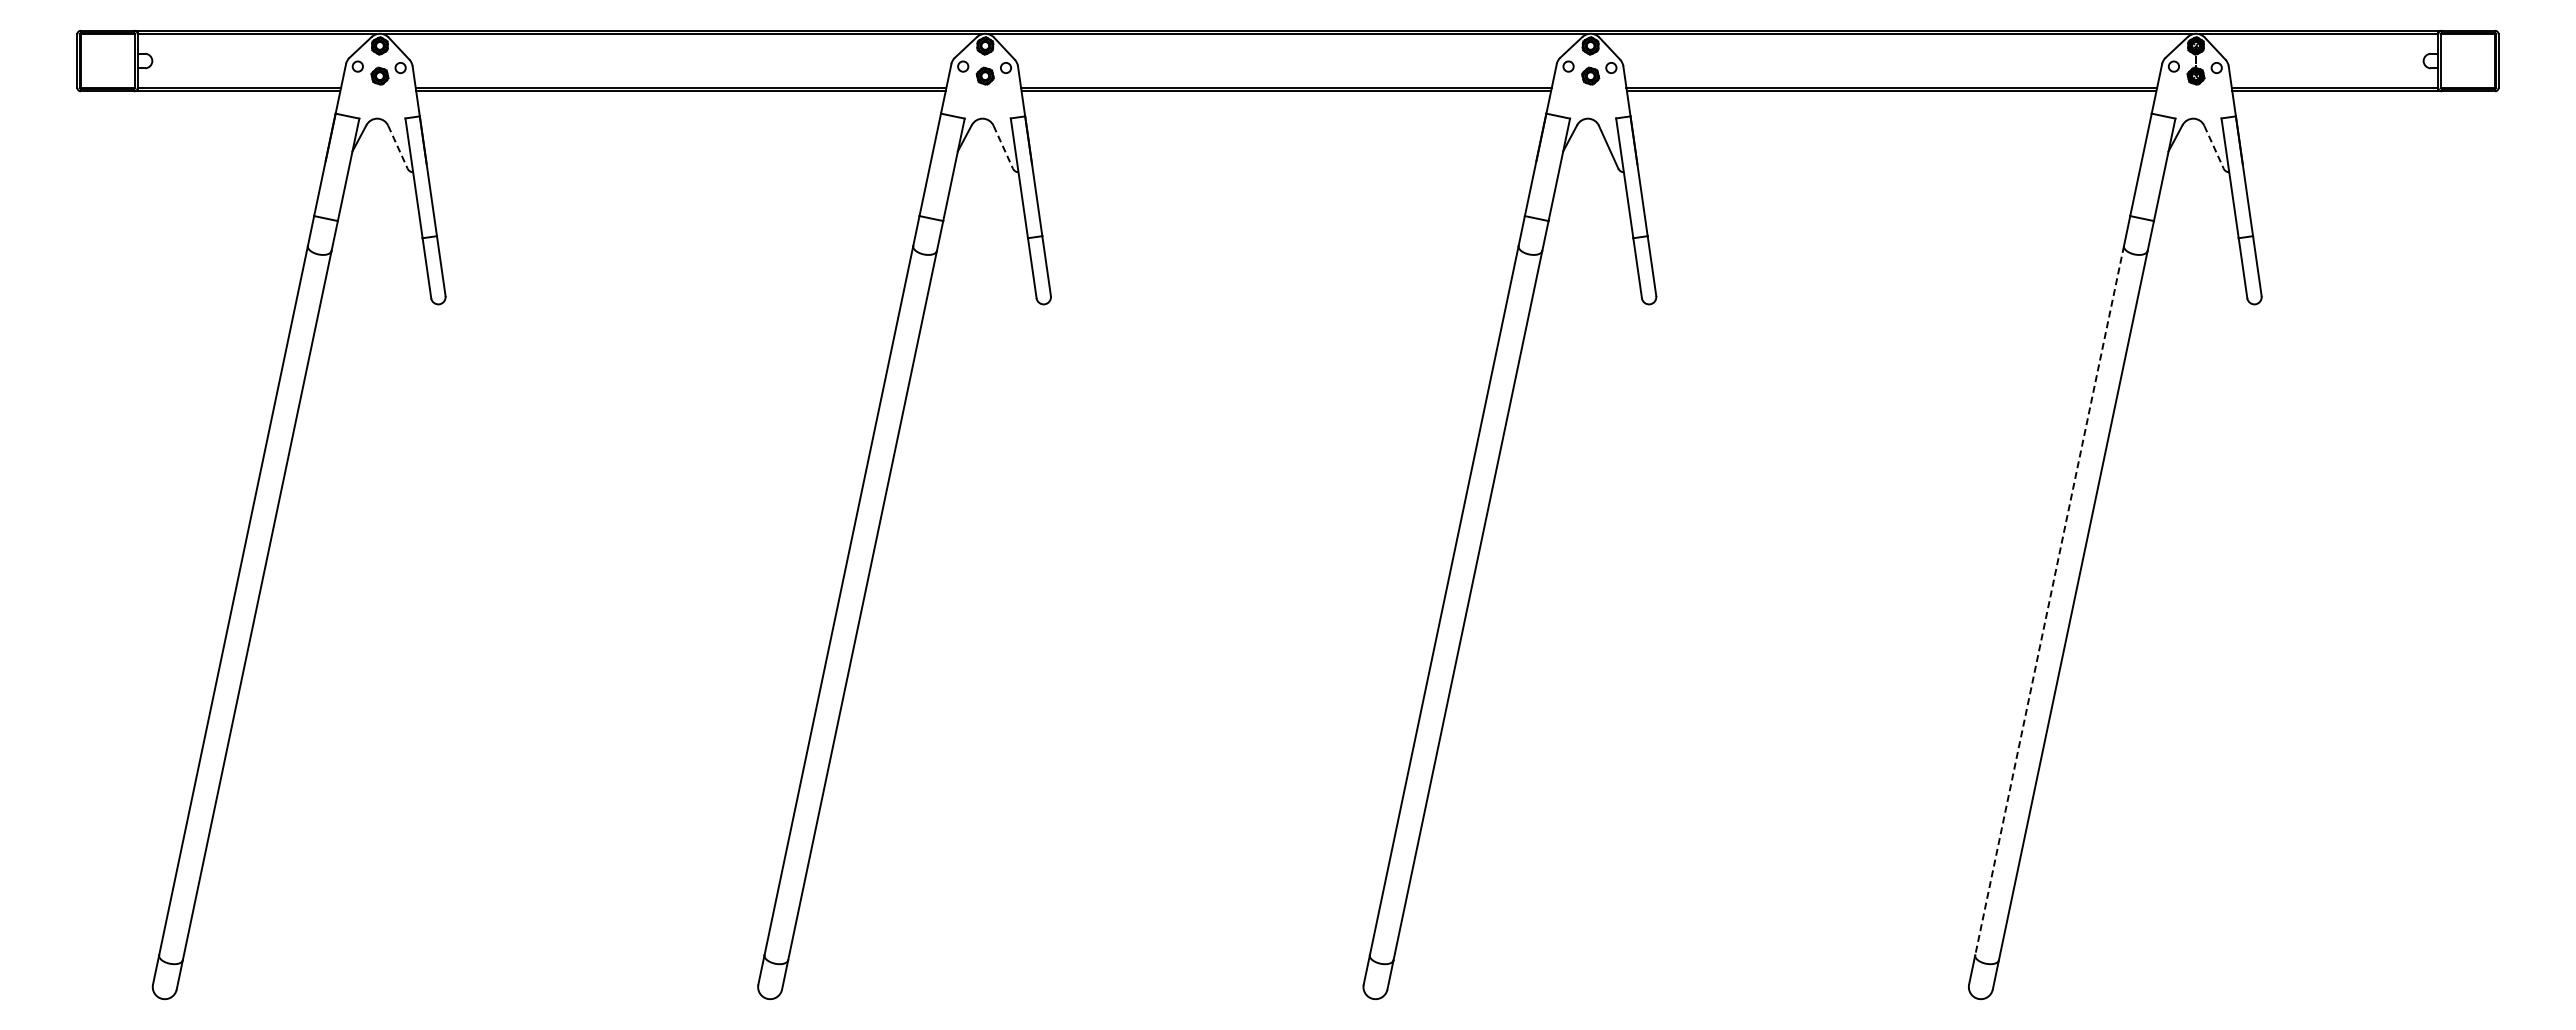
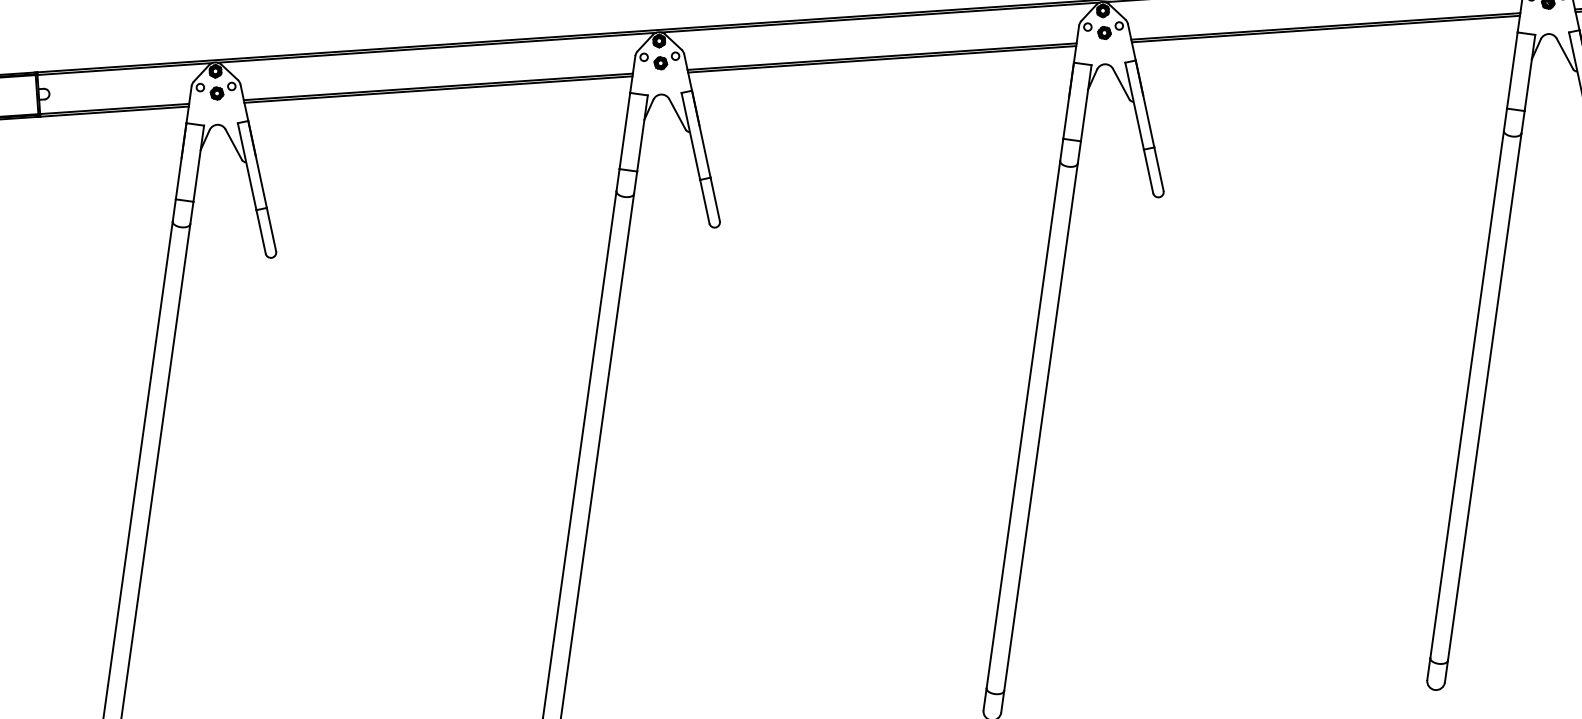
line: (397, 147) -> (233, 144), dashed -> solid
line: (1003, 147) -> (677, 114), dashed -> solid
line: (2214, 147) -> (1565, 54), dashed -> solid
line: (2049, 601) -> (1467, 395), dashed -> solid

